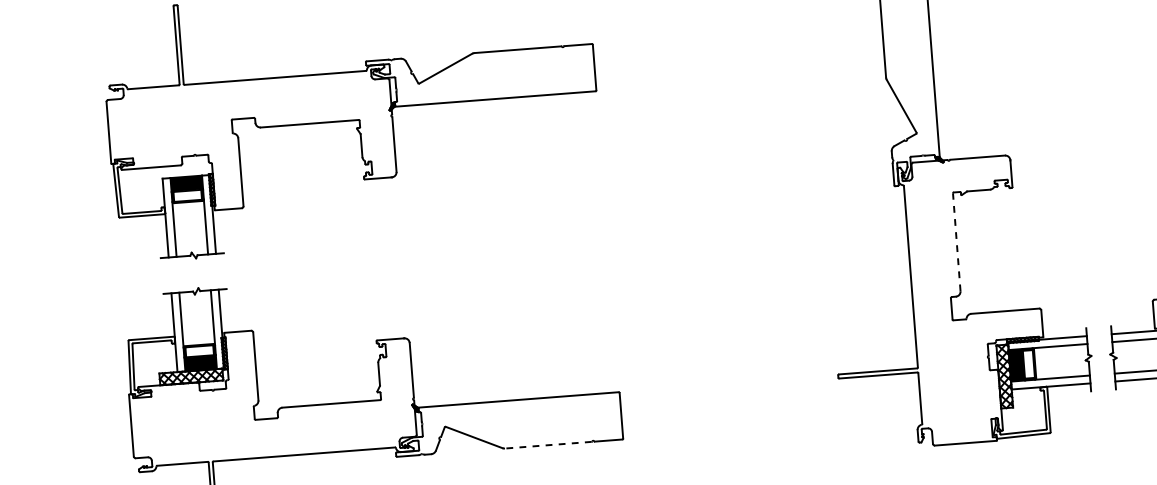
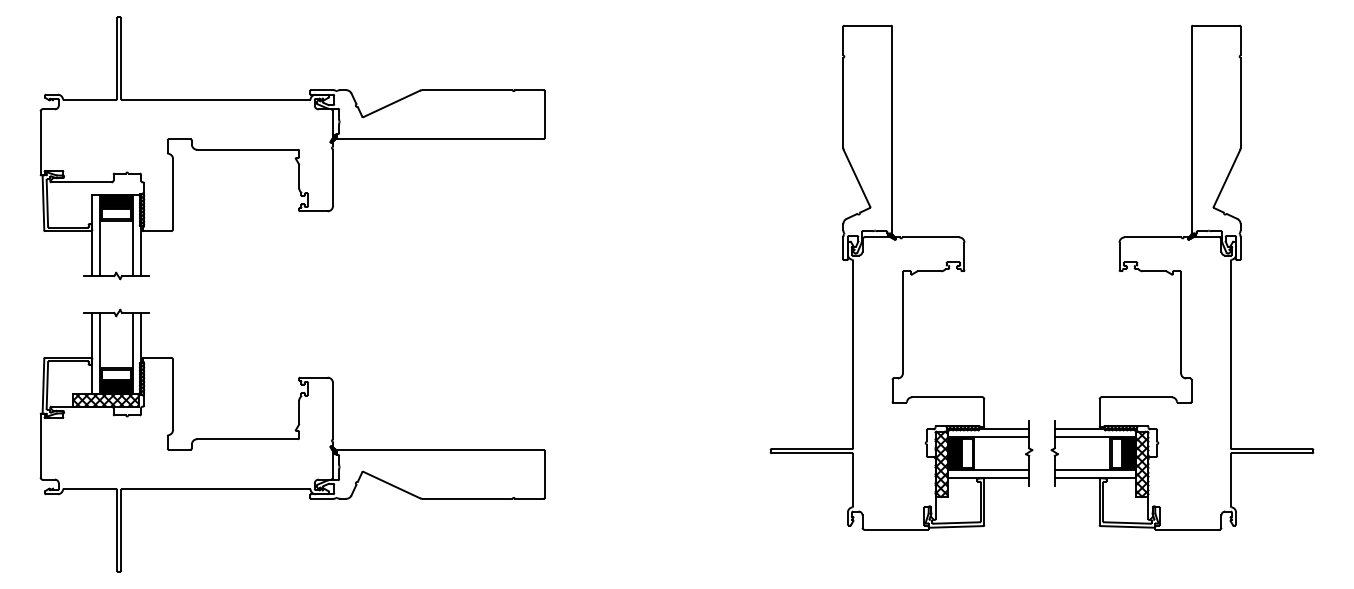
line: (956, 242) -> (902, 322), dashed -> solid
line: (548, 444) -> (467, 498), dashed -> solid

